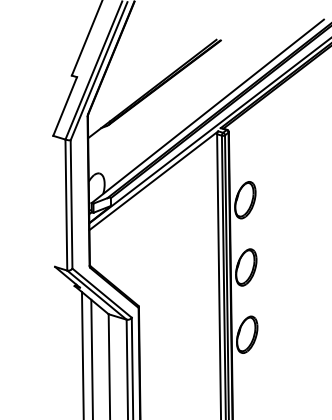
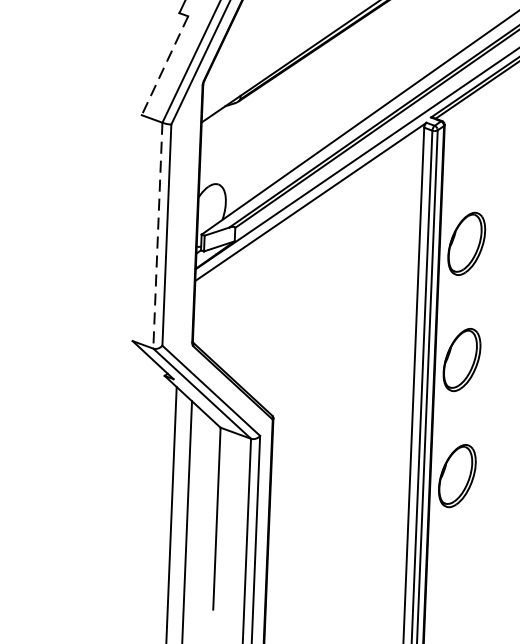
line: (65, 106) -> (165, 65), solid -> dashed
line: (66, 205) -> (158, 236), solid -> dashed

